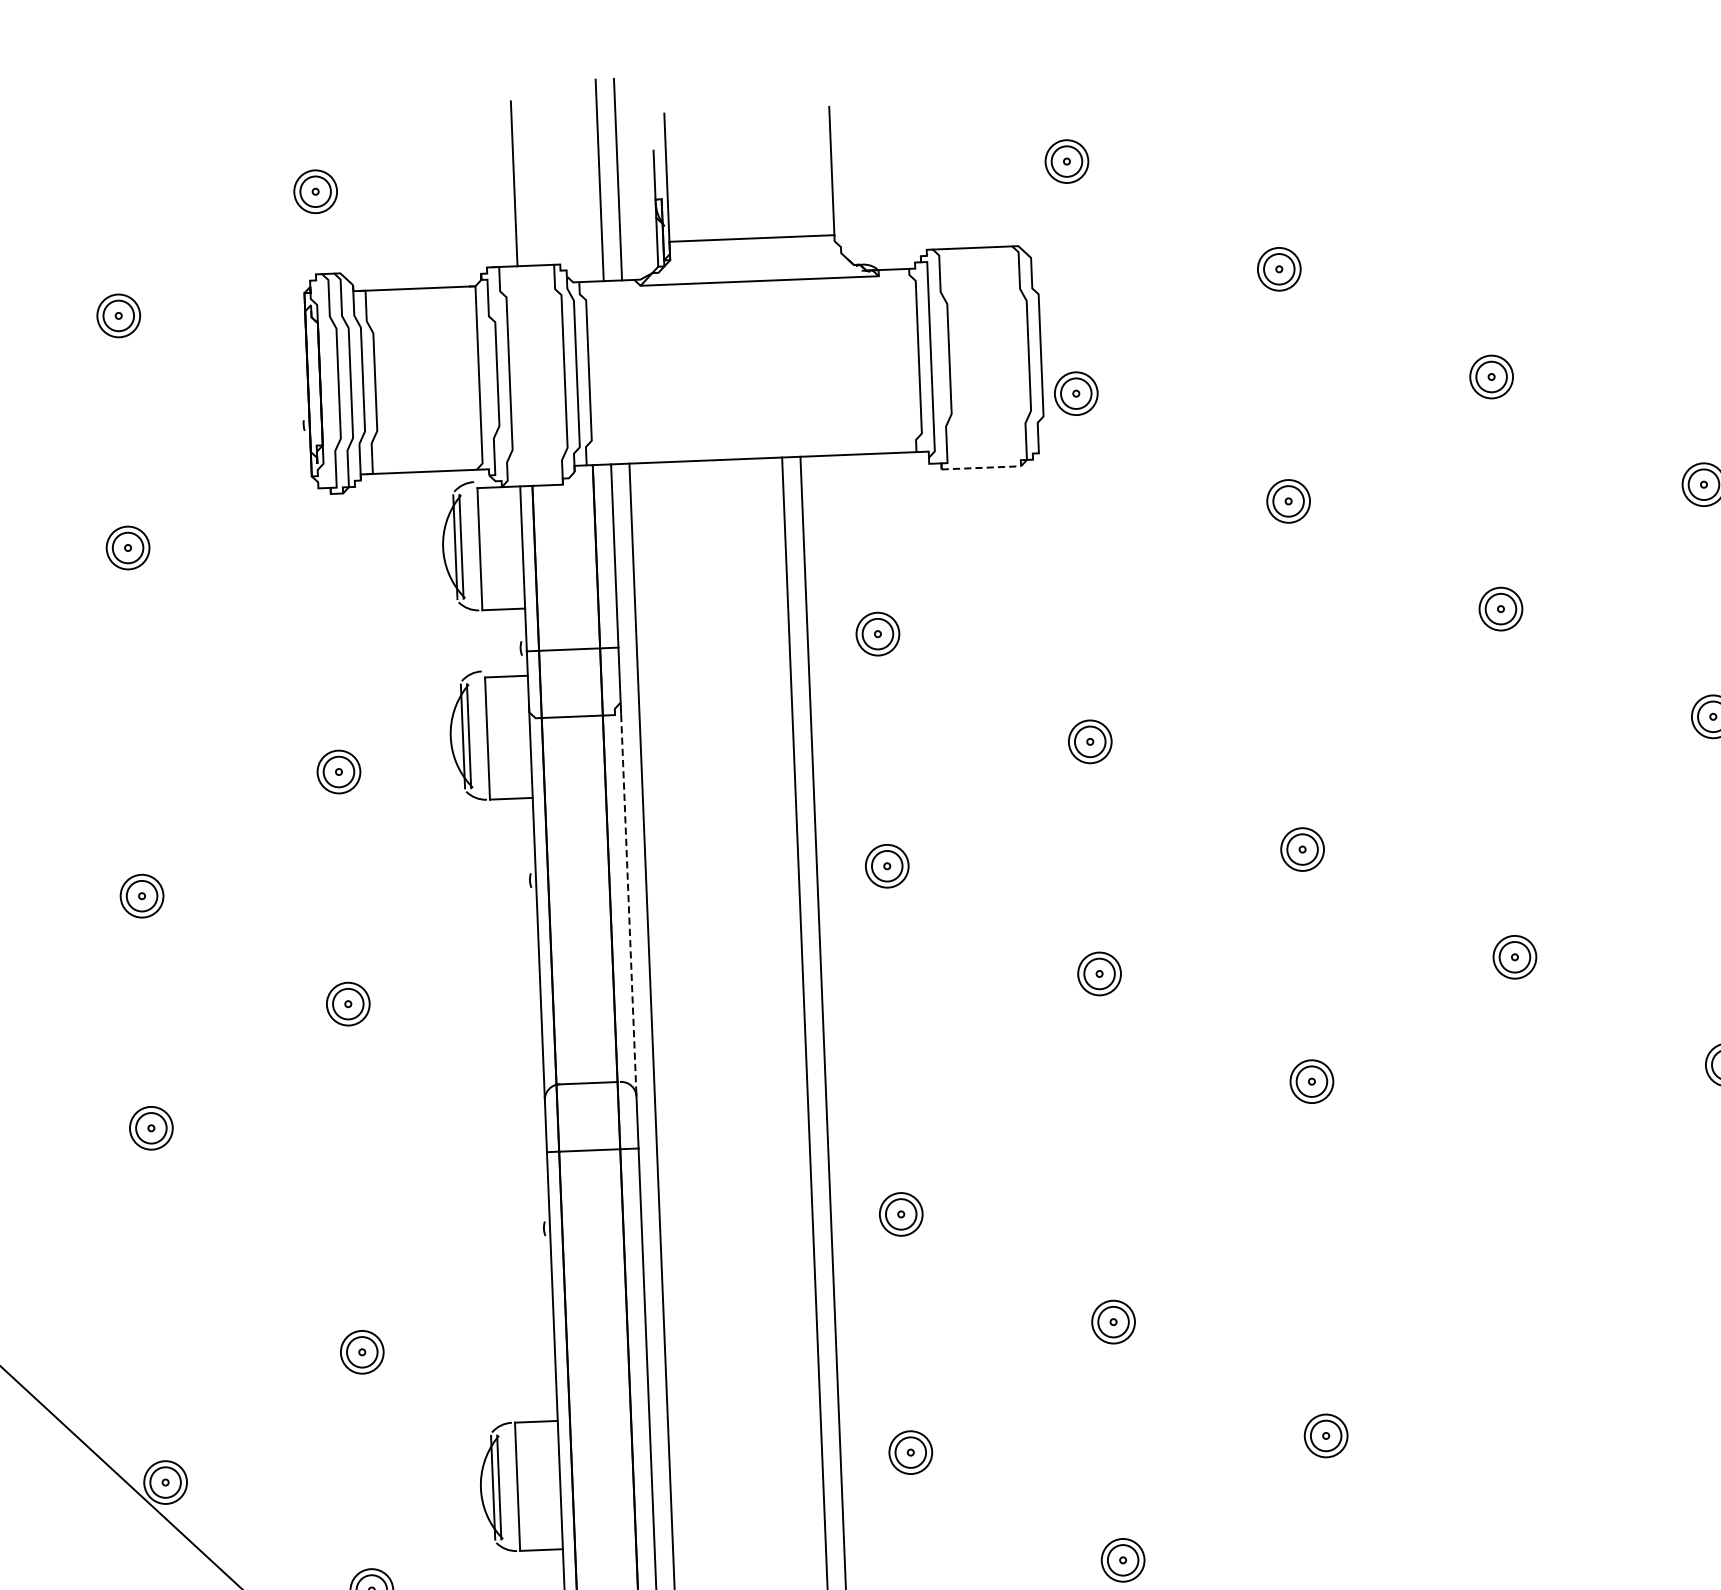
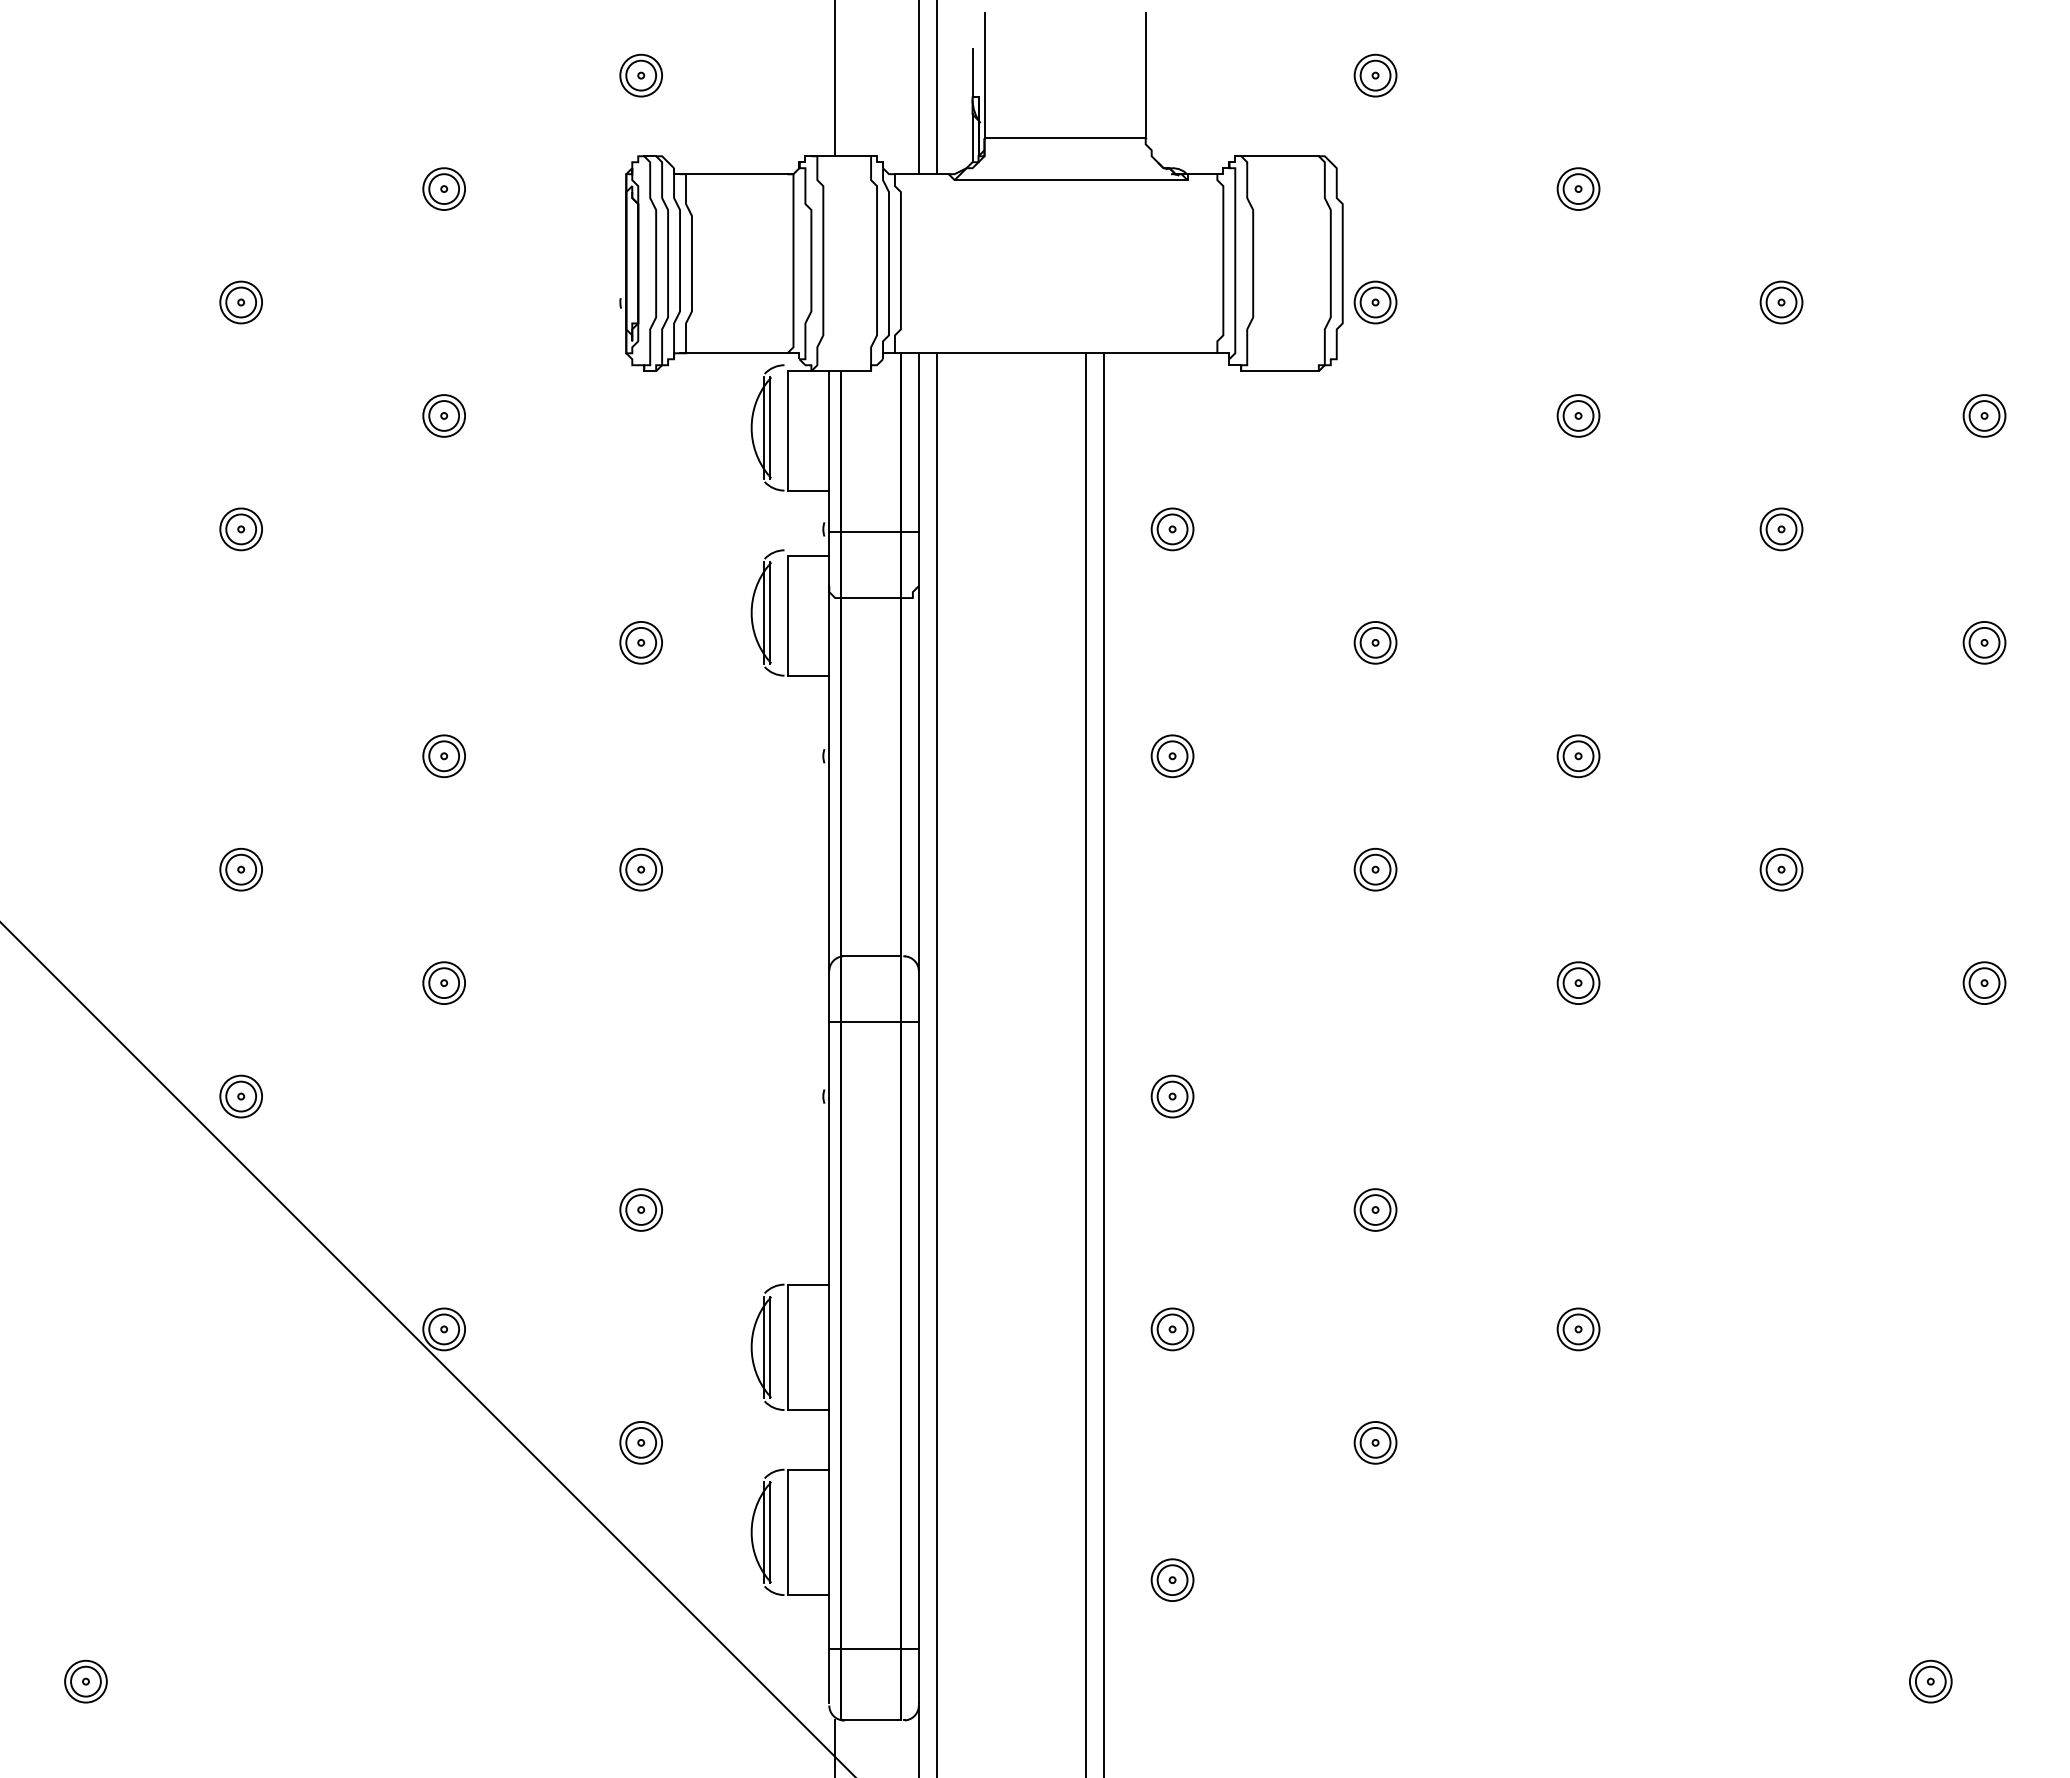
line: (981, 468) -> (1280, 371), dashed -> solid
line: (628, 903) -> (918, 782), dashed -> solid

